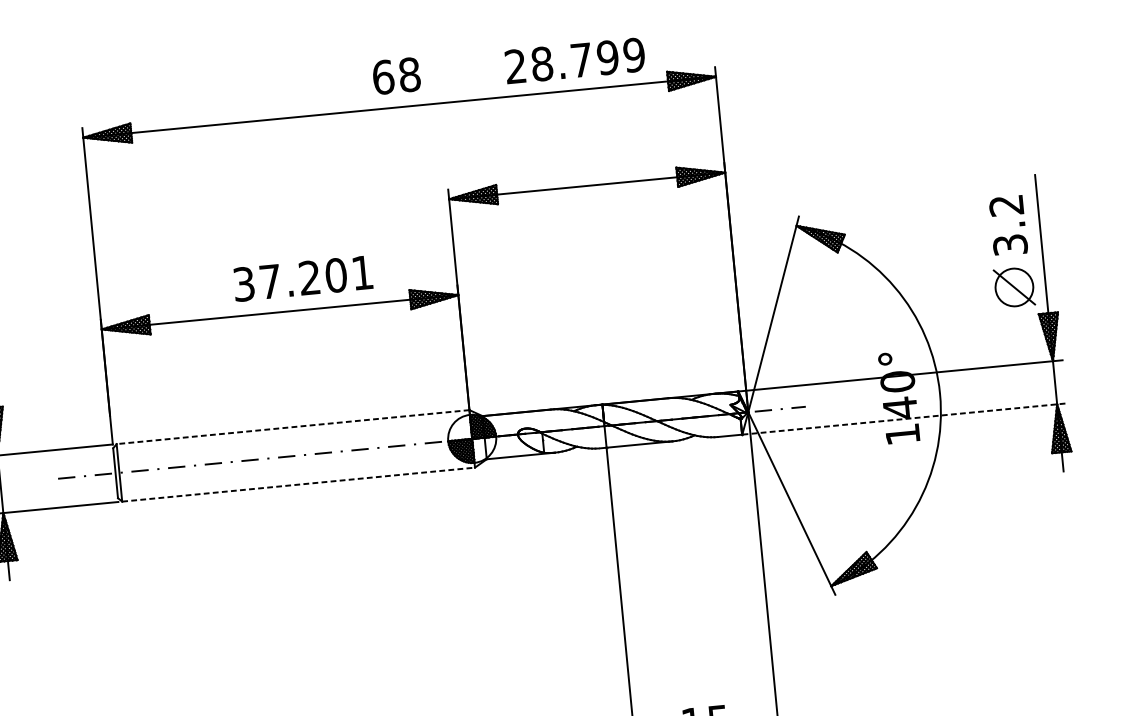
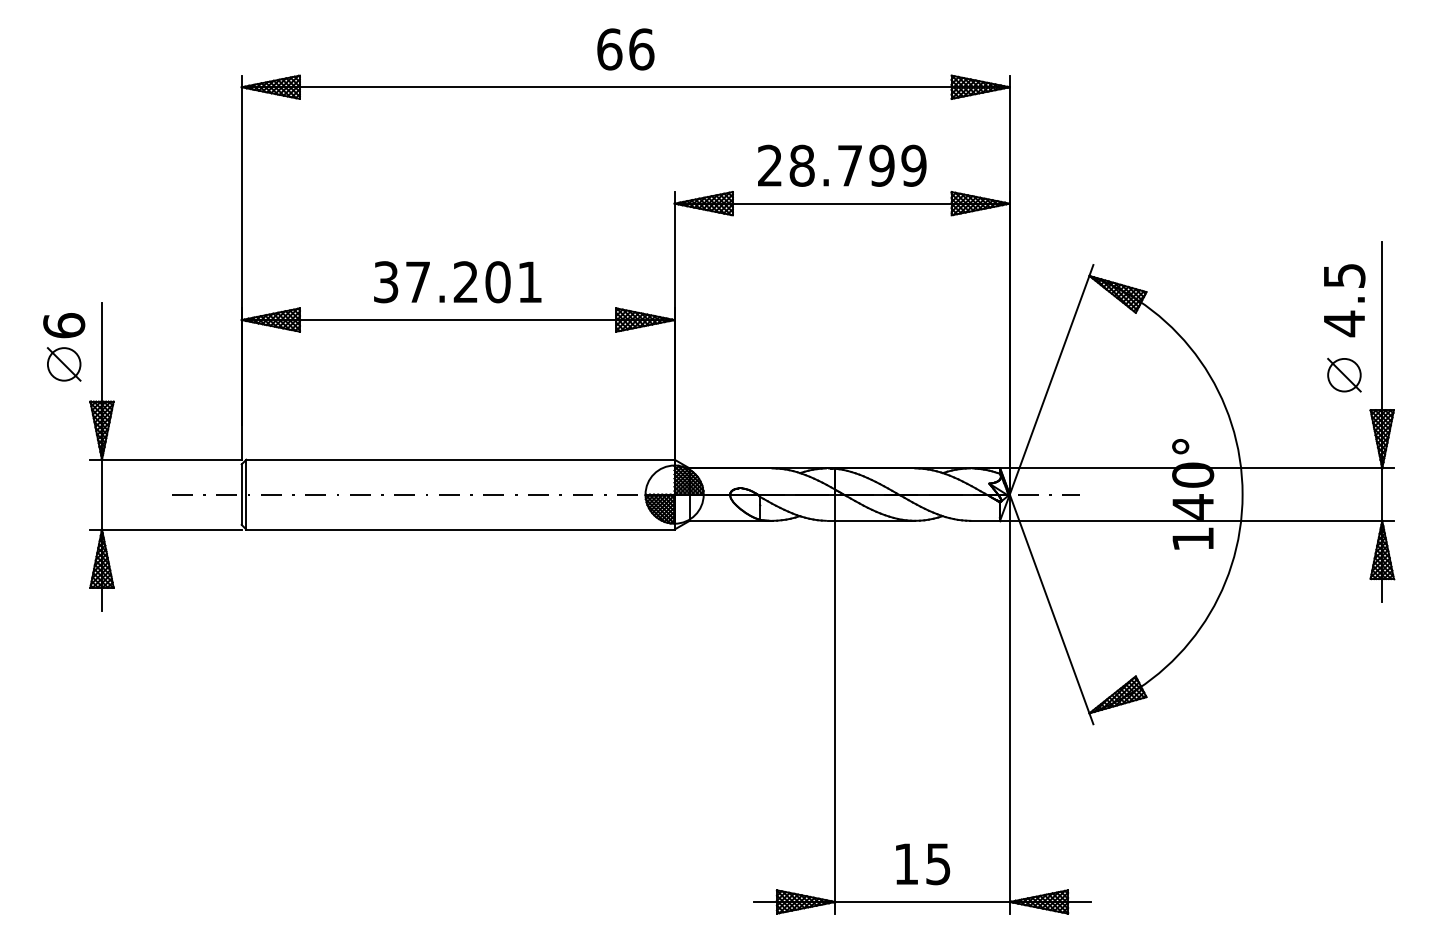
text: (575, 60) -> (842, 165), moved
text: (409, 74) -> (641, 49), 68 -> 66
text: (1008, 225) -> (1344, 300), 3.2 -> 4.5
text: (302, 278) -> (457, 282), moved
part: (1014, 286) -> (1344, 374), size x0.71
line: (904, 418) -> (1197, 520), dashed -> solid
line: (293, 426) -> (460, 459), dashed -> solid
line: (298, 484) -> (460, 529), dashed -> solid

